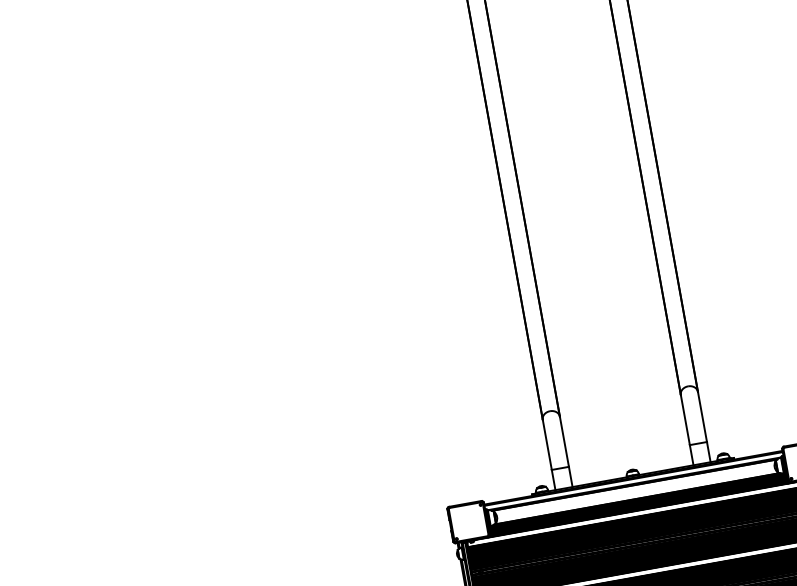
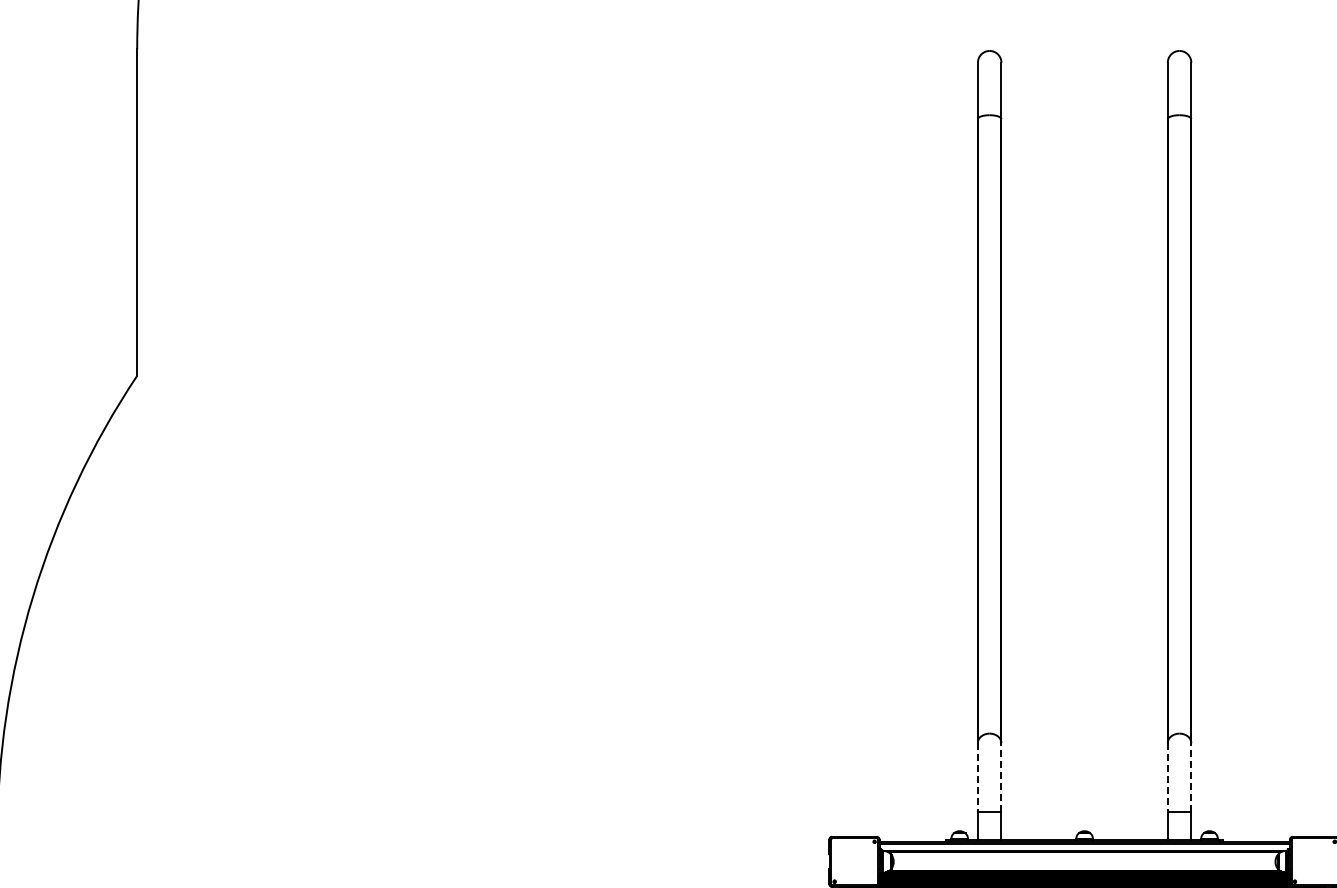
line: (702, 416) -> (1191, 777), solid -> dashed
line: (685, 419) -> (1167, 777), solid -> dashed
line: (564, 441) -> (1001, 777), solid -> dashed
line: (546, 444) -> (977, 777), solid -> dashed

